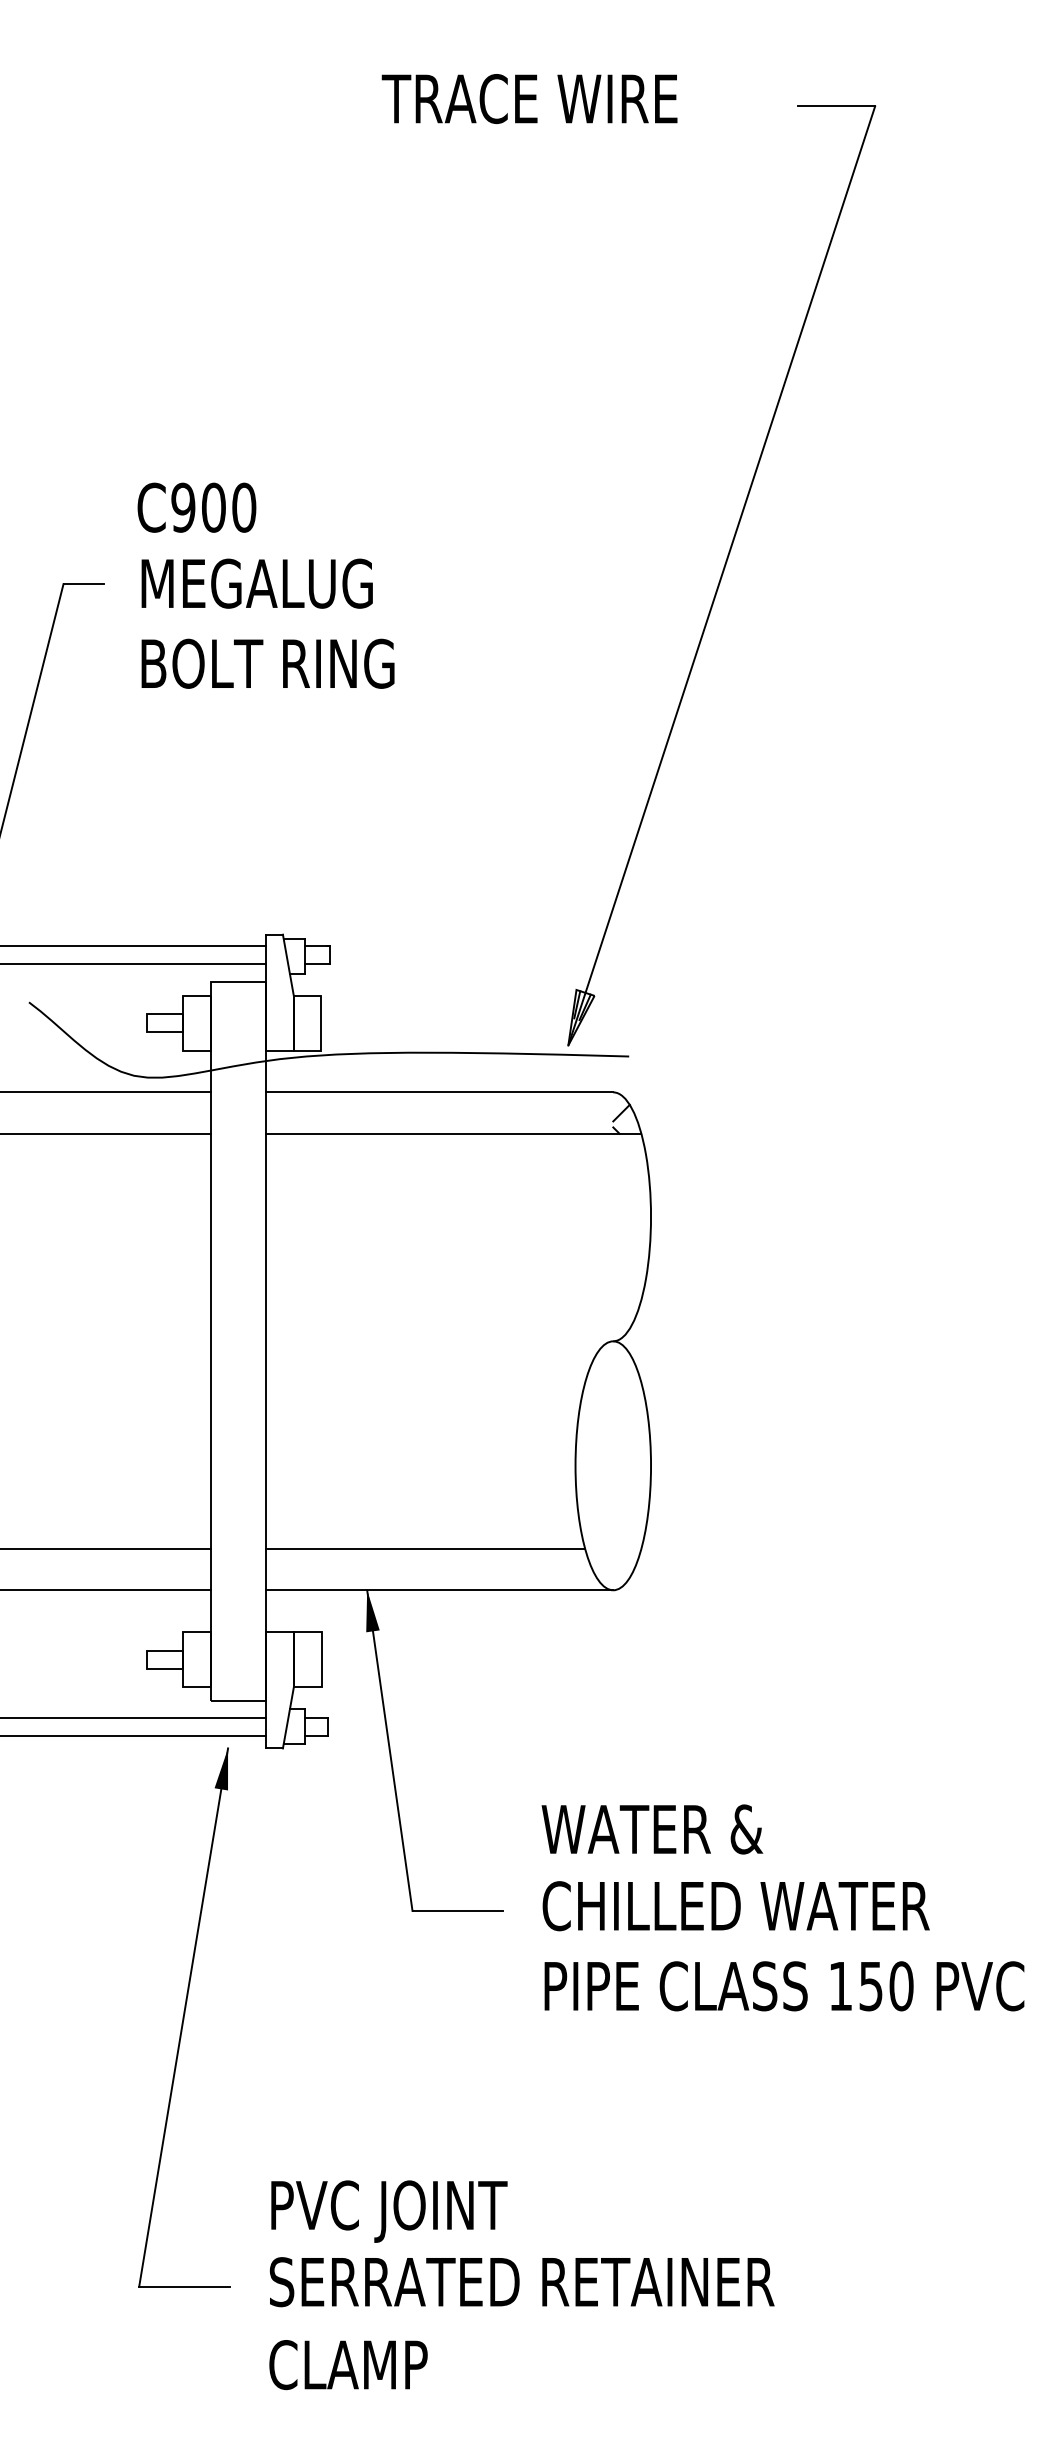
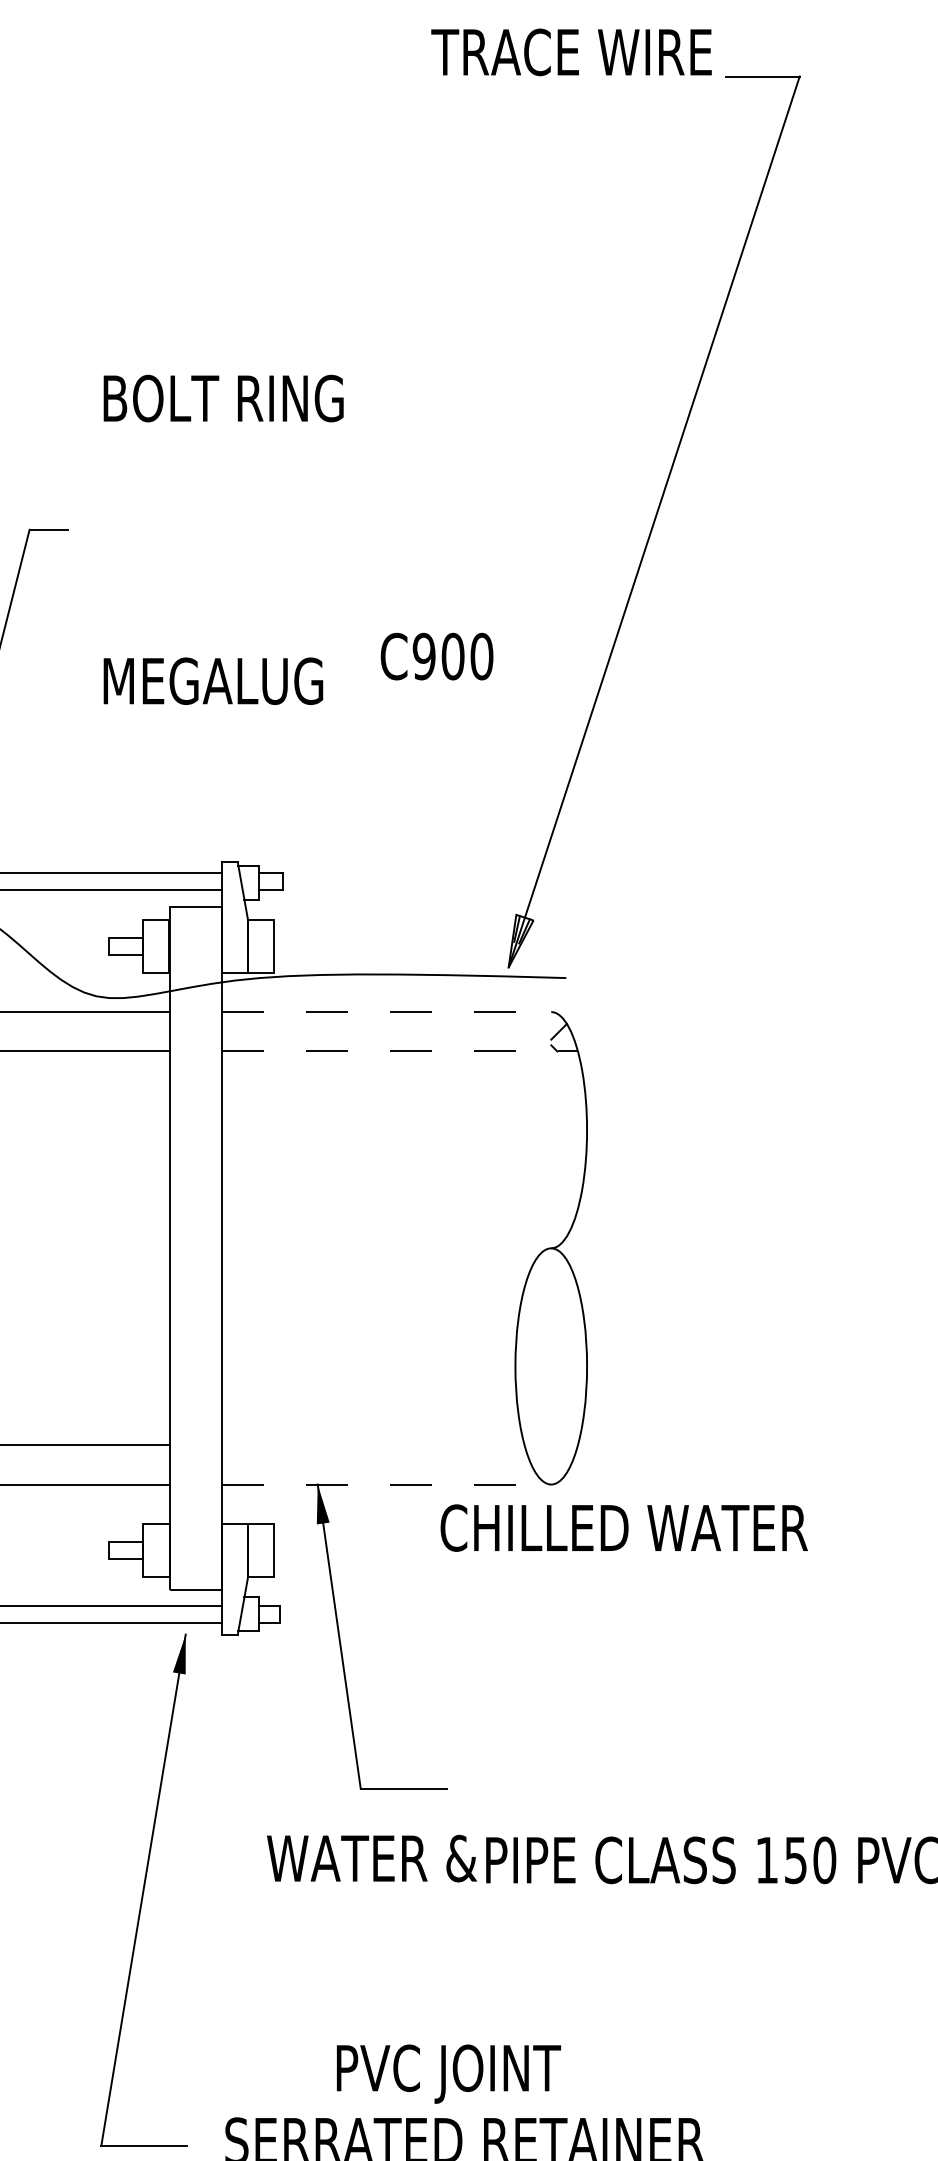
text: (529, 99) -> (571, 52), moved
text: (196, 507) -> (436, 656), moved
text: (256, 583) -> (212, 681), moved
text: (267, 663) -> (223, 398), moved
line: (440, 1092) -> (387, 1012), solid -> dashed
line: (453, 1133) -> (399, 1051), solid -> dashed
line: (425, 1548) -> (373, 1444), removed
line: (440, 1590) -> (387, 1484), solid -> dashed
text: (652, 1829) -> (372, 1858), moved
text: (735, 1906) -> (623, 1528), moved
text: (389, 2211) -> (448, 2074), moved

